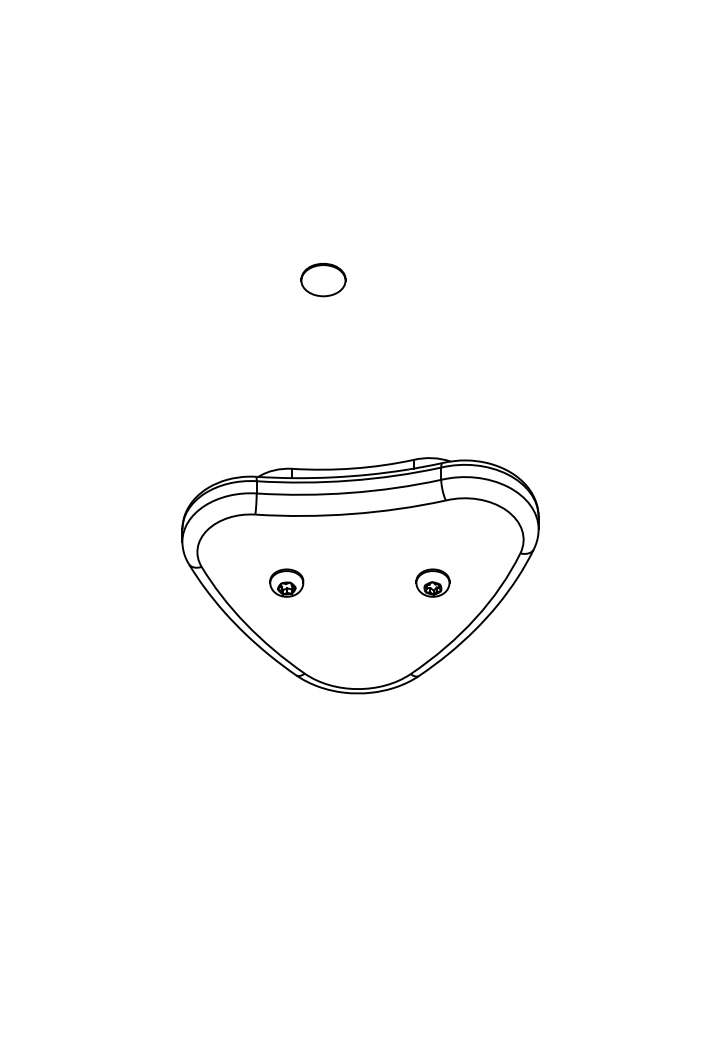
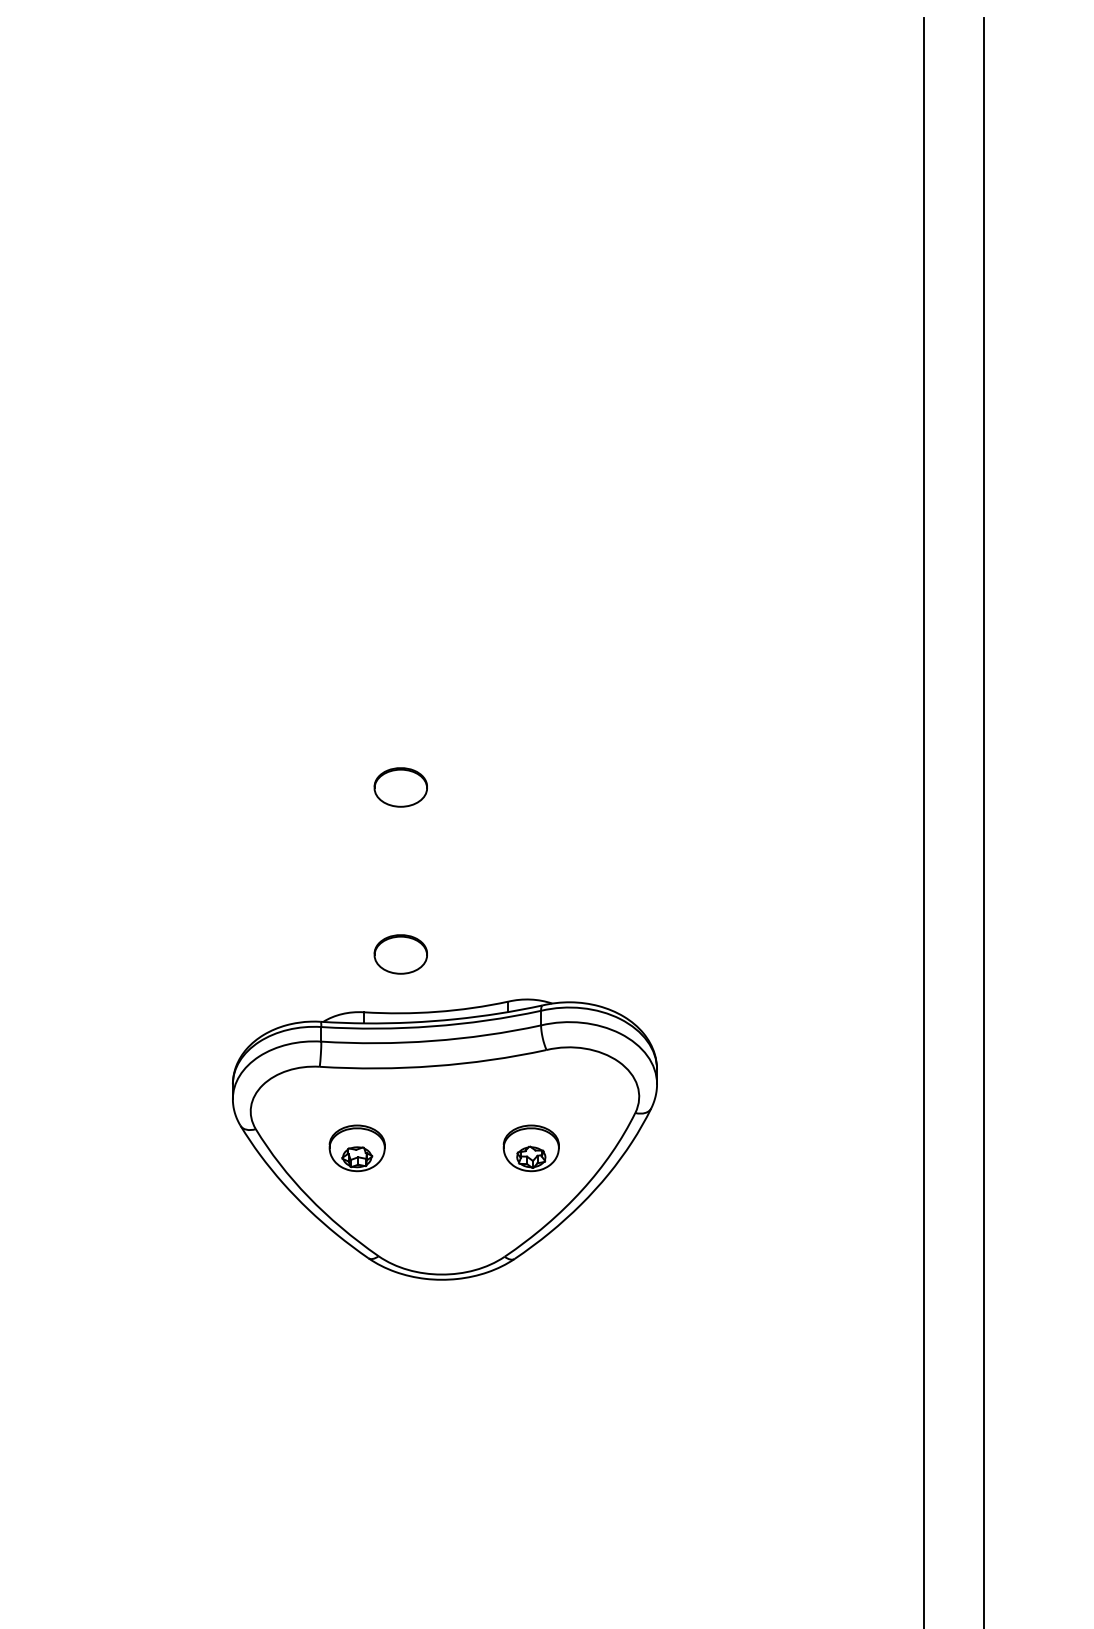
part: (323, 420) -> (400, 954), added
part: (286, 583) -> (356, 1148), size x1.4
part: (432, 583) -> (530, 1148), size x1.4

